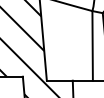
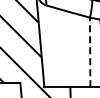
line: (92, 45) -> (90, 52), solid -> dashed

